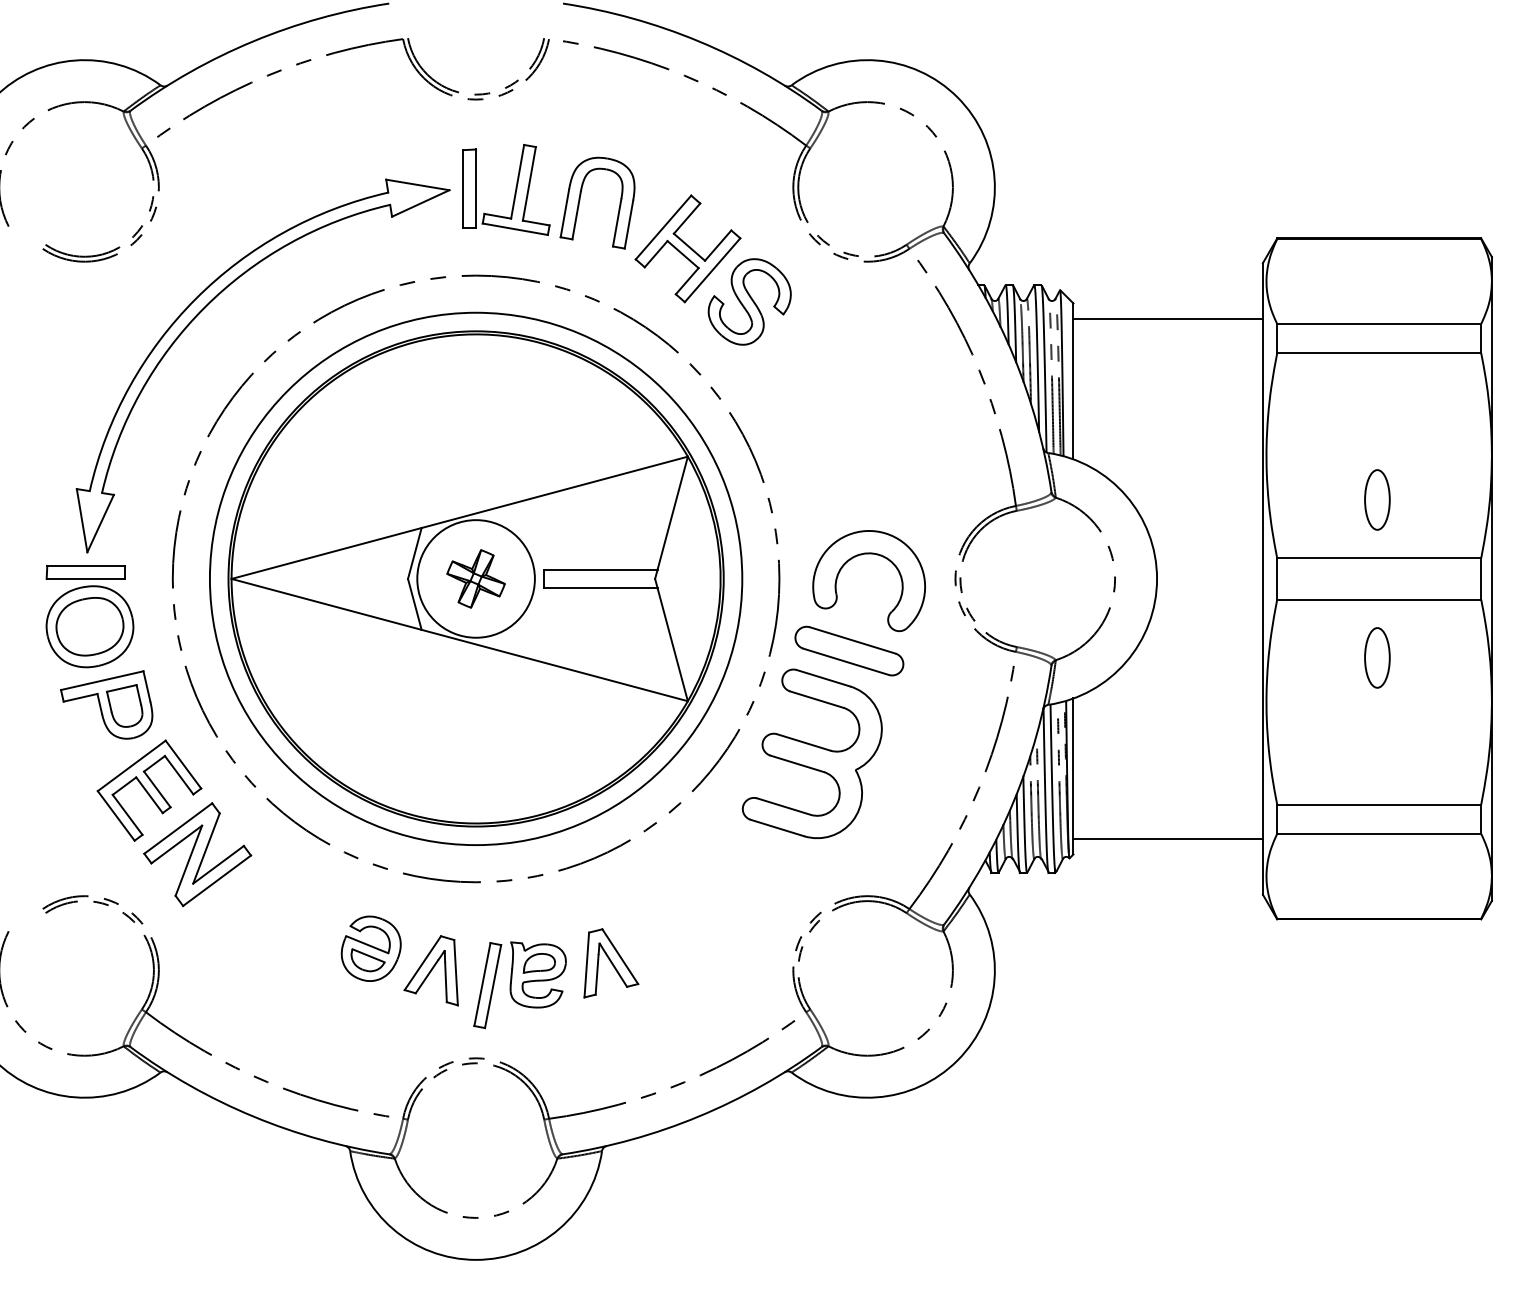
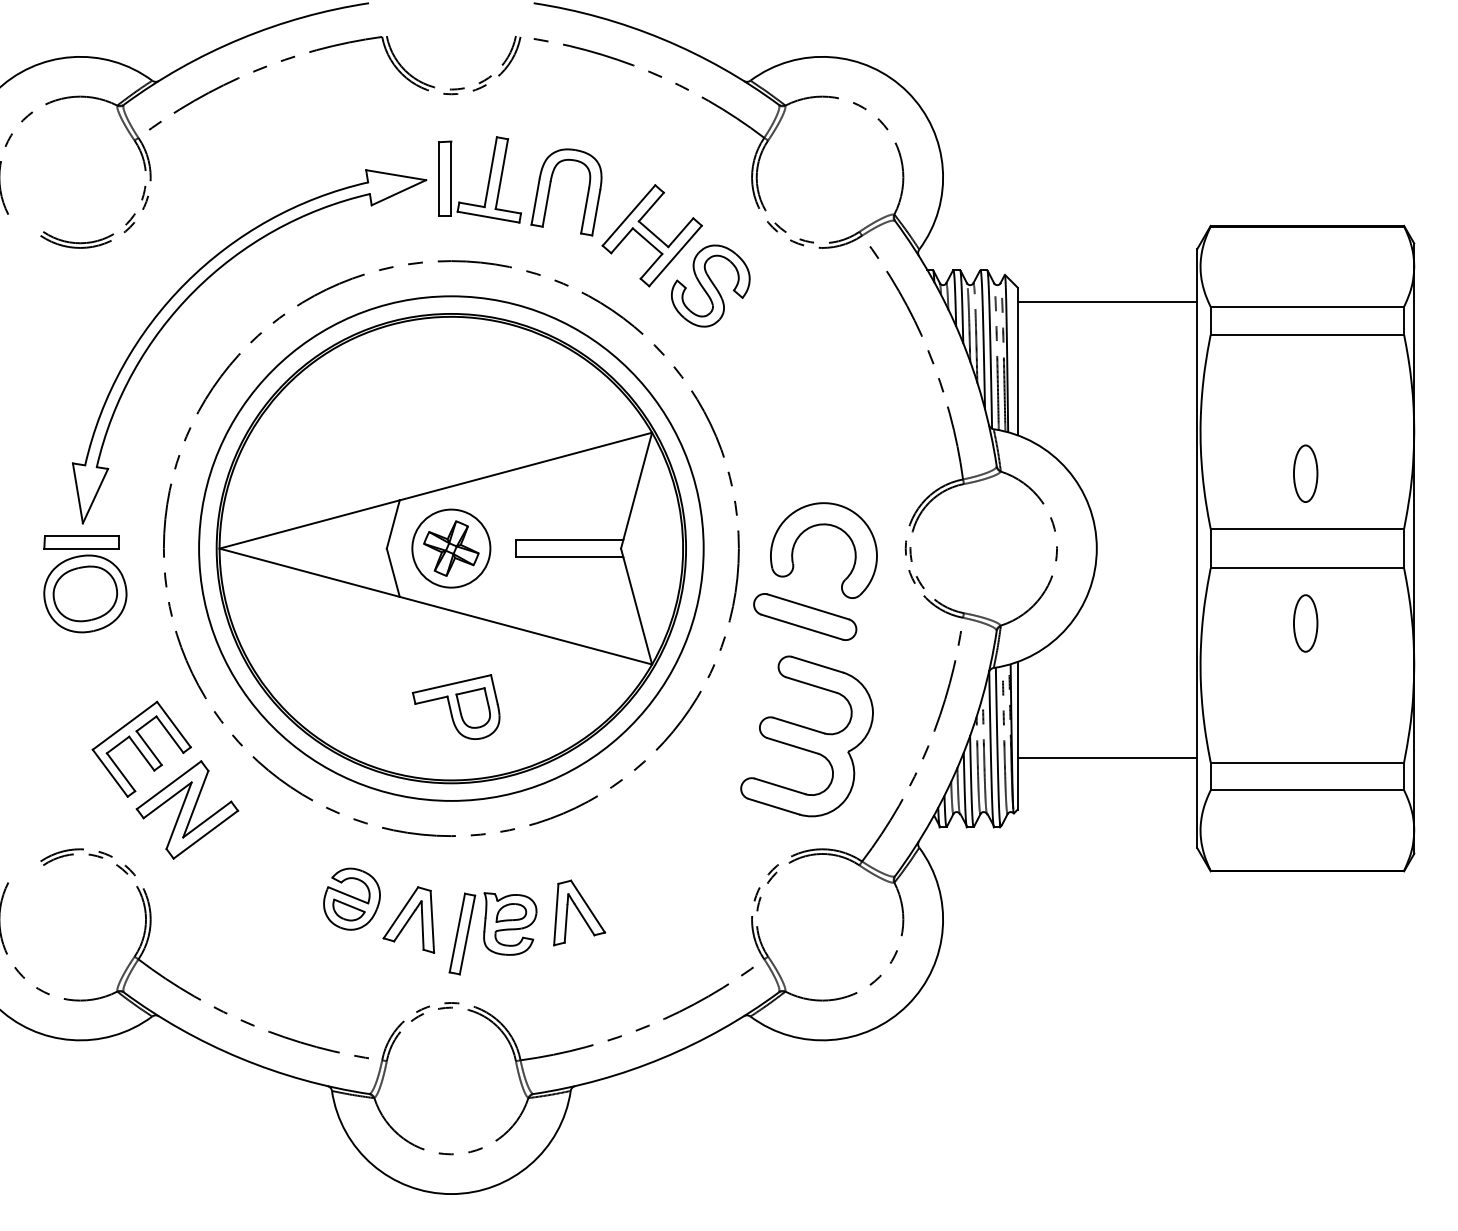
circle: (476, 578) -> (451, 548), size x0.7
part: (105, 704) -> (455, 706), moved
part: (811, 753) -> (806, 736), moved
line: (1168, 839) -> (1107, 758), moved

